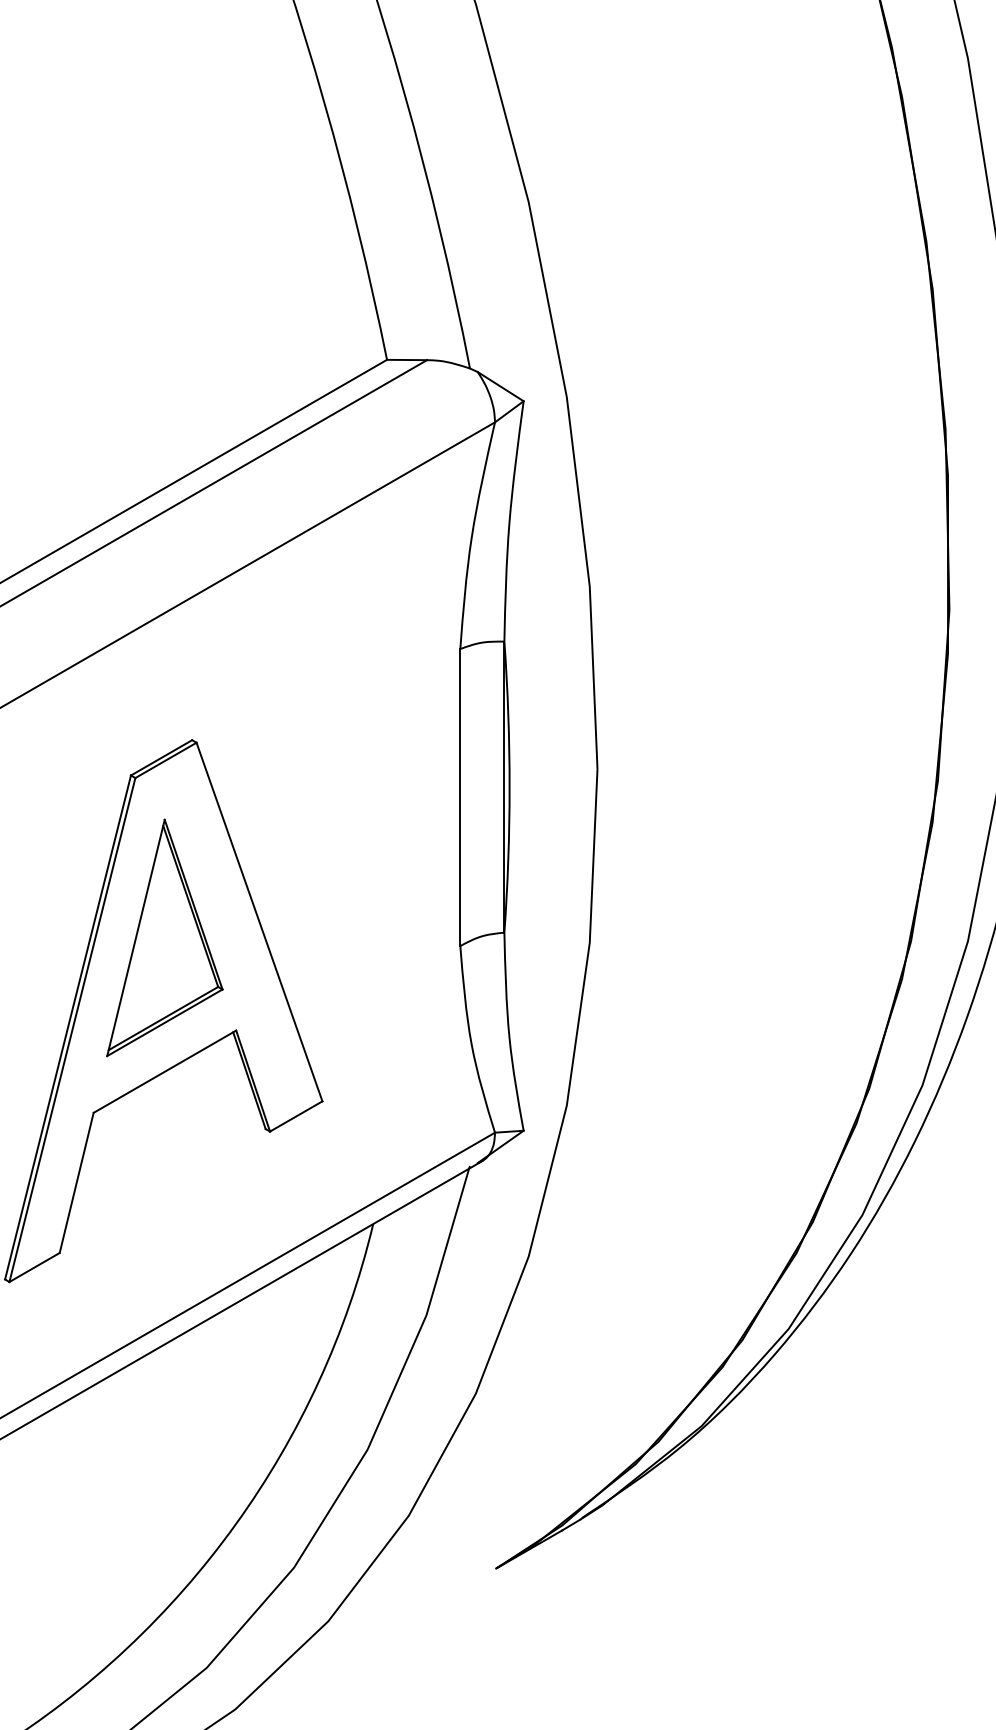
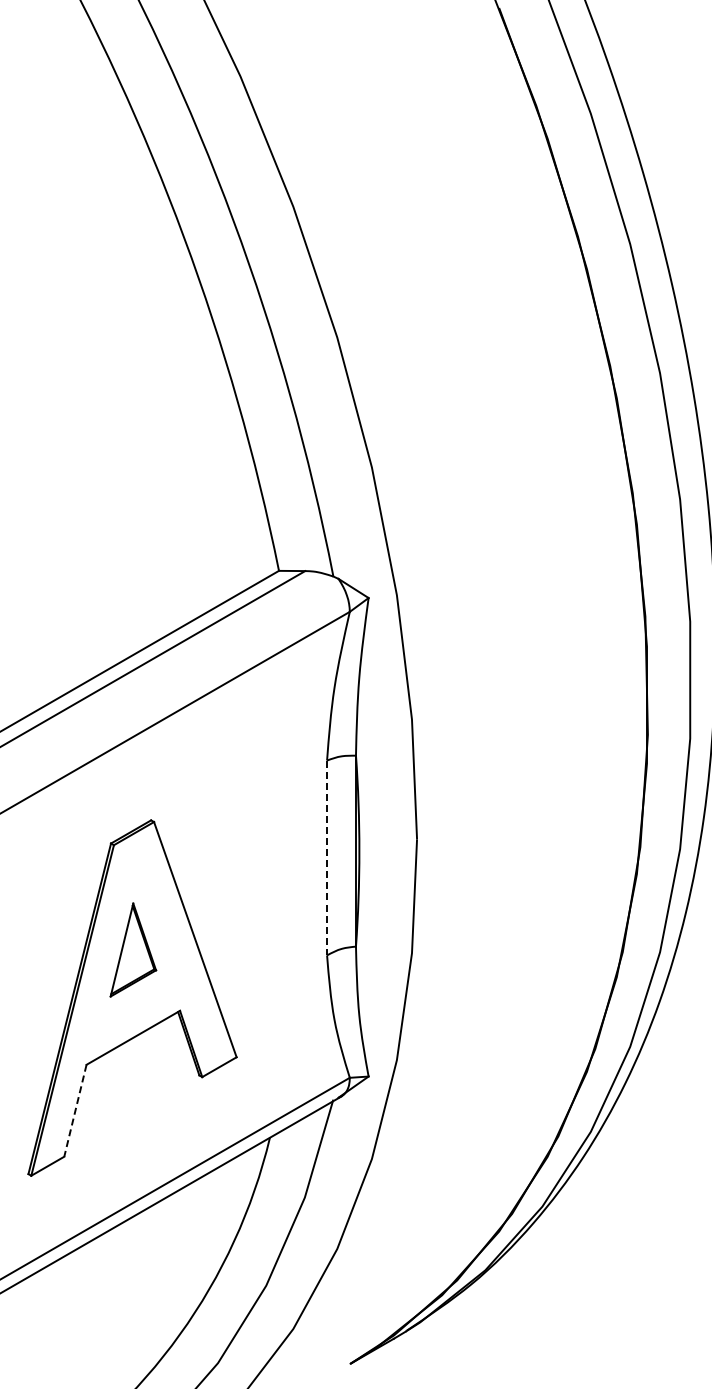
line: (460, 798) -> (327, 858), solid -> dashed
part: (165, 937) -> (133, 949), size x0.6
line: (76, 1184) -> (75, 1111), solid -> dashed

